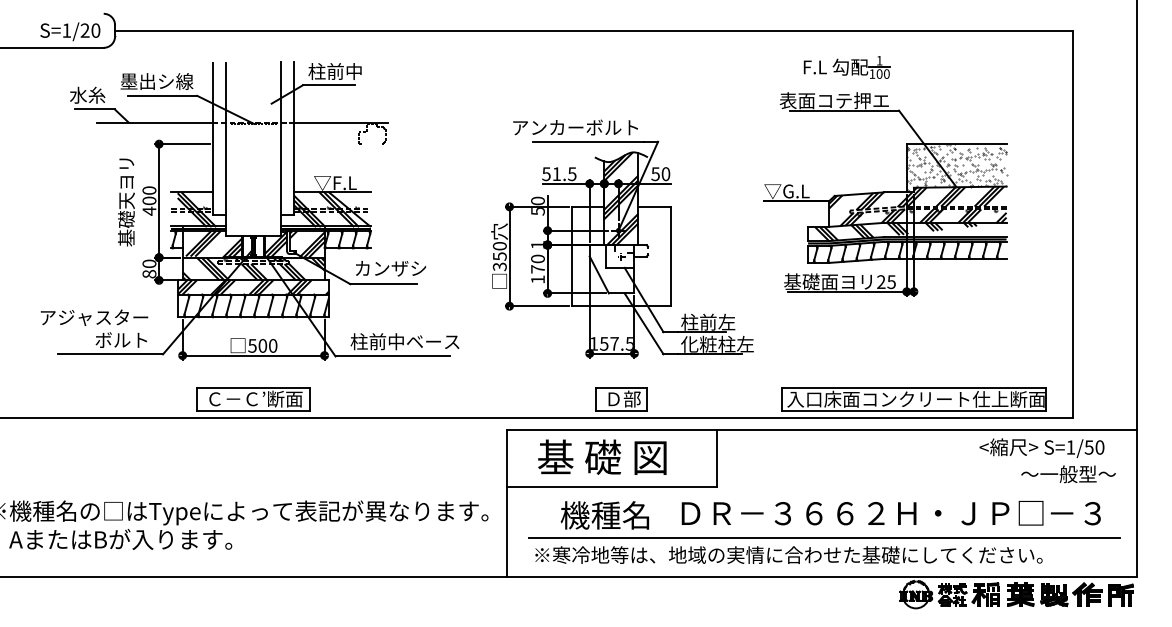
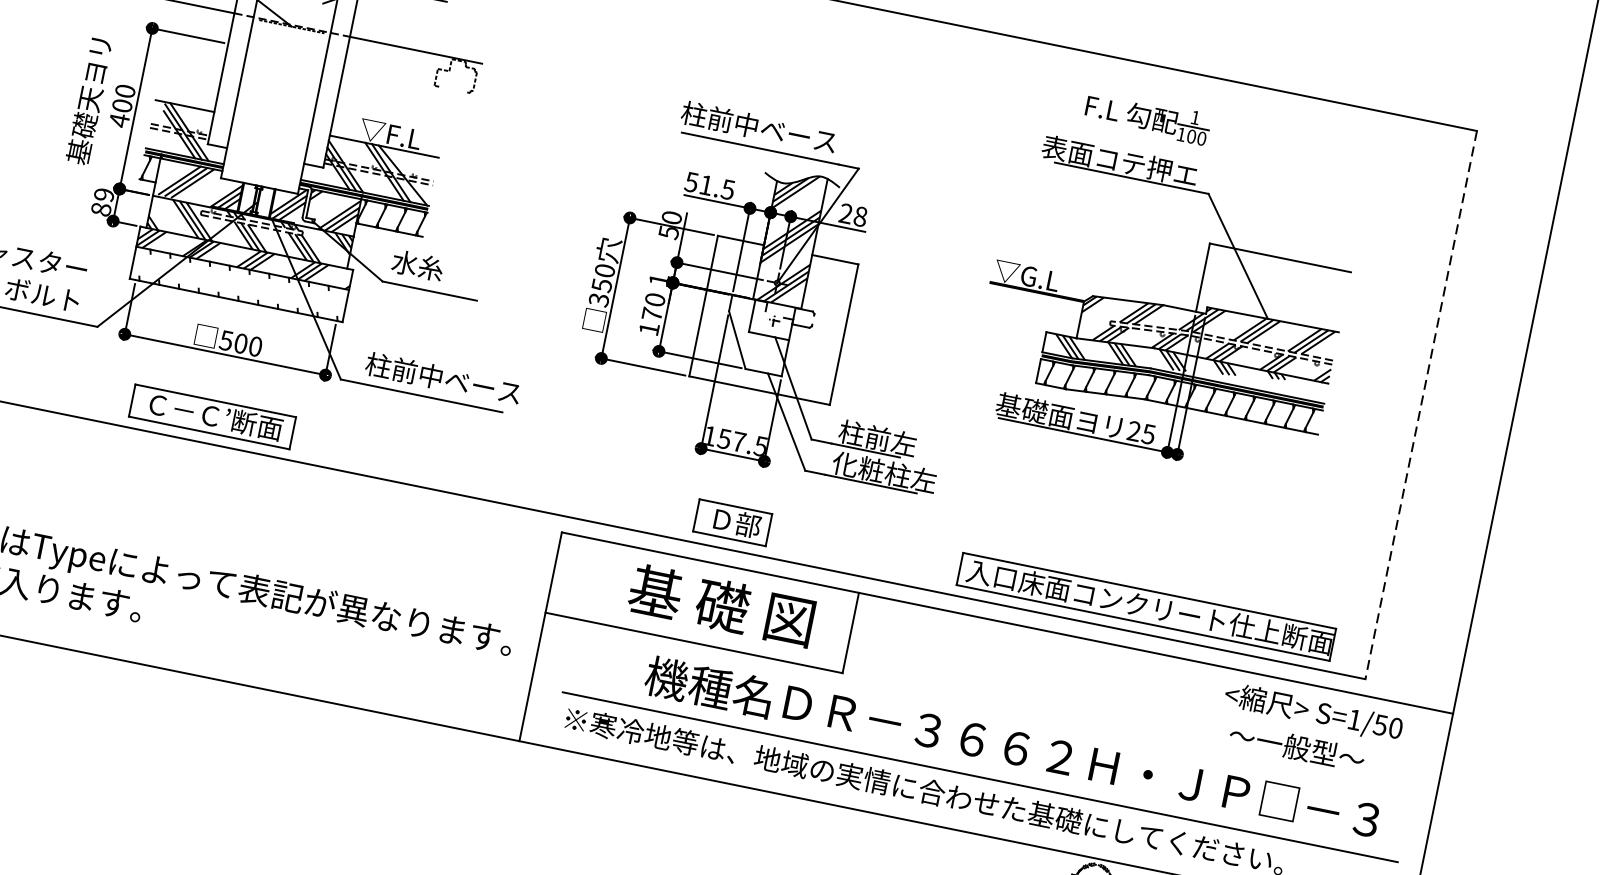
text: (575, 127) -> (746, 124), アンカーボルト -> 柱前中ベース
hatch: (956, 167) -> (1273, 290), removed
text: (660, 174) -> (852, 215), 50 -> 28
line: (1072, 224) -> (1421, 404), solid -> dashed
text: (149, 263) -> (104, 194), 80 -> 89
text: (390, 268) -> (443, 270), カンザシ -> 水糸
hatch: (255, 305) -> (242, 284), removed
text: (602, 456) -> (722, 604), moved
text: (1068, 474) -> (1296, 747), moved
text: (604, 515) -> (708, 687), moved

